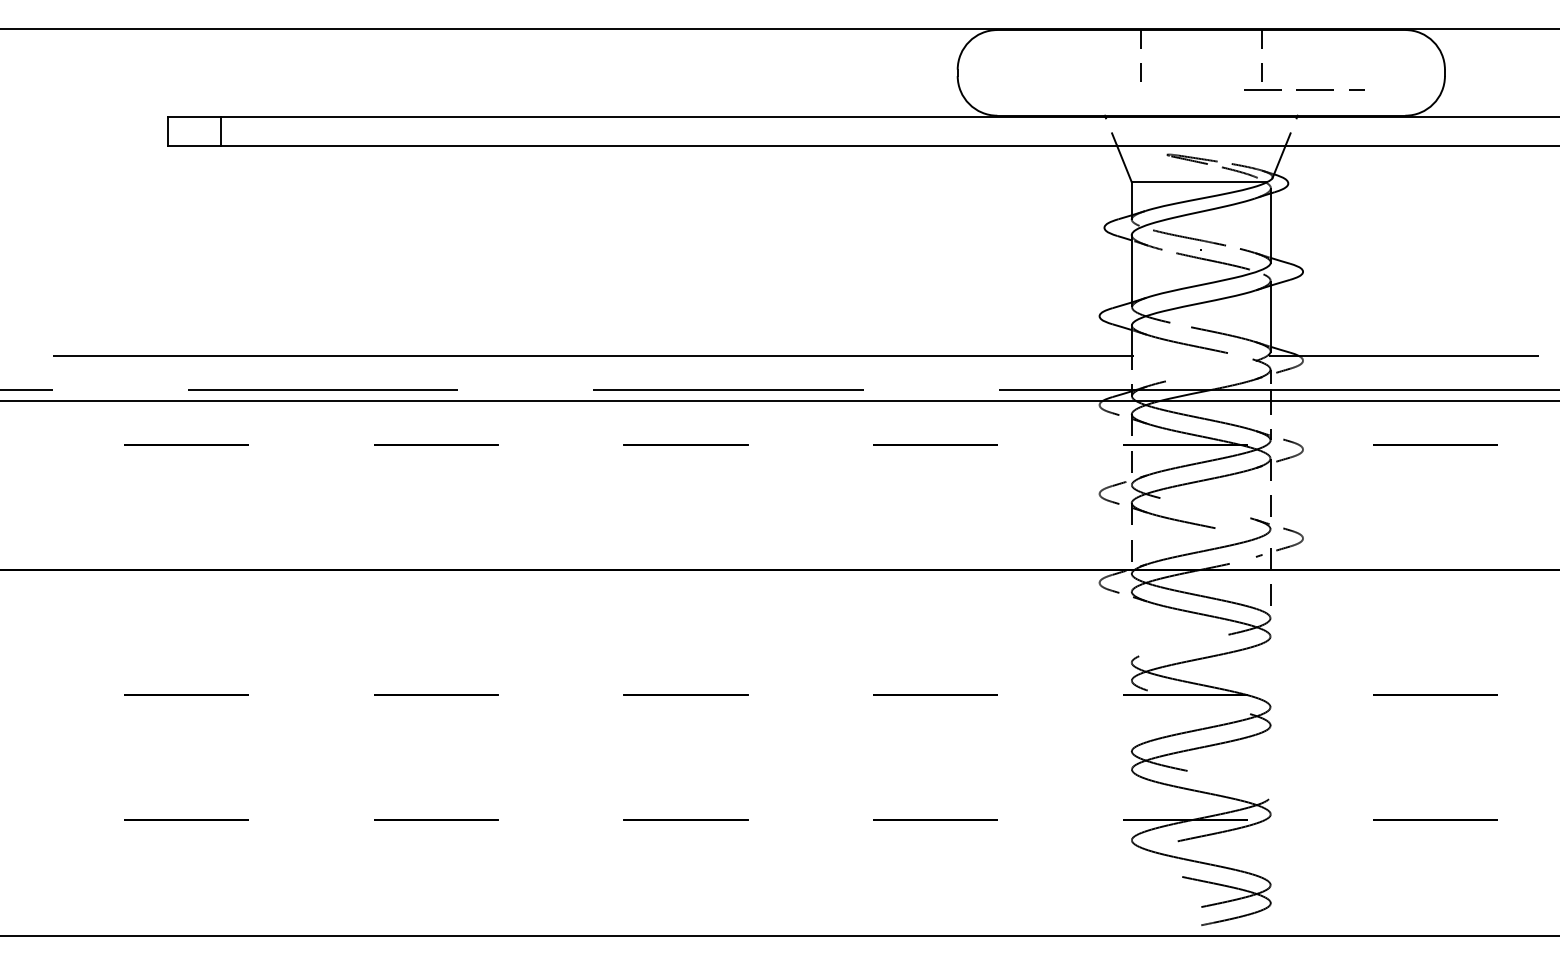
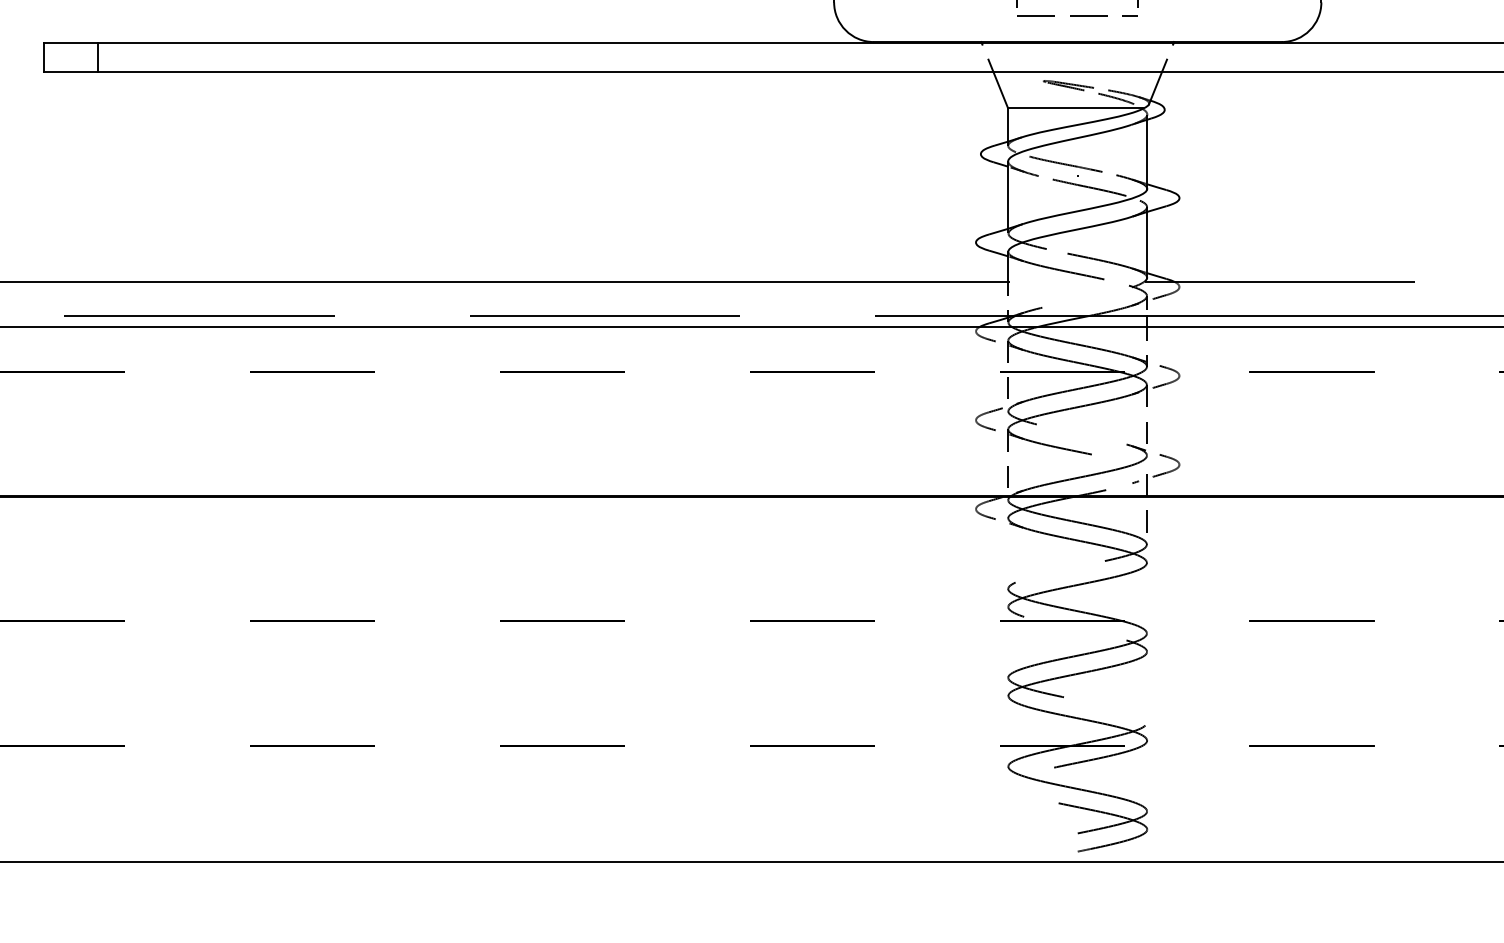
line: (1304, 89) -> (1077, 15), moved

